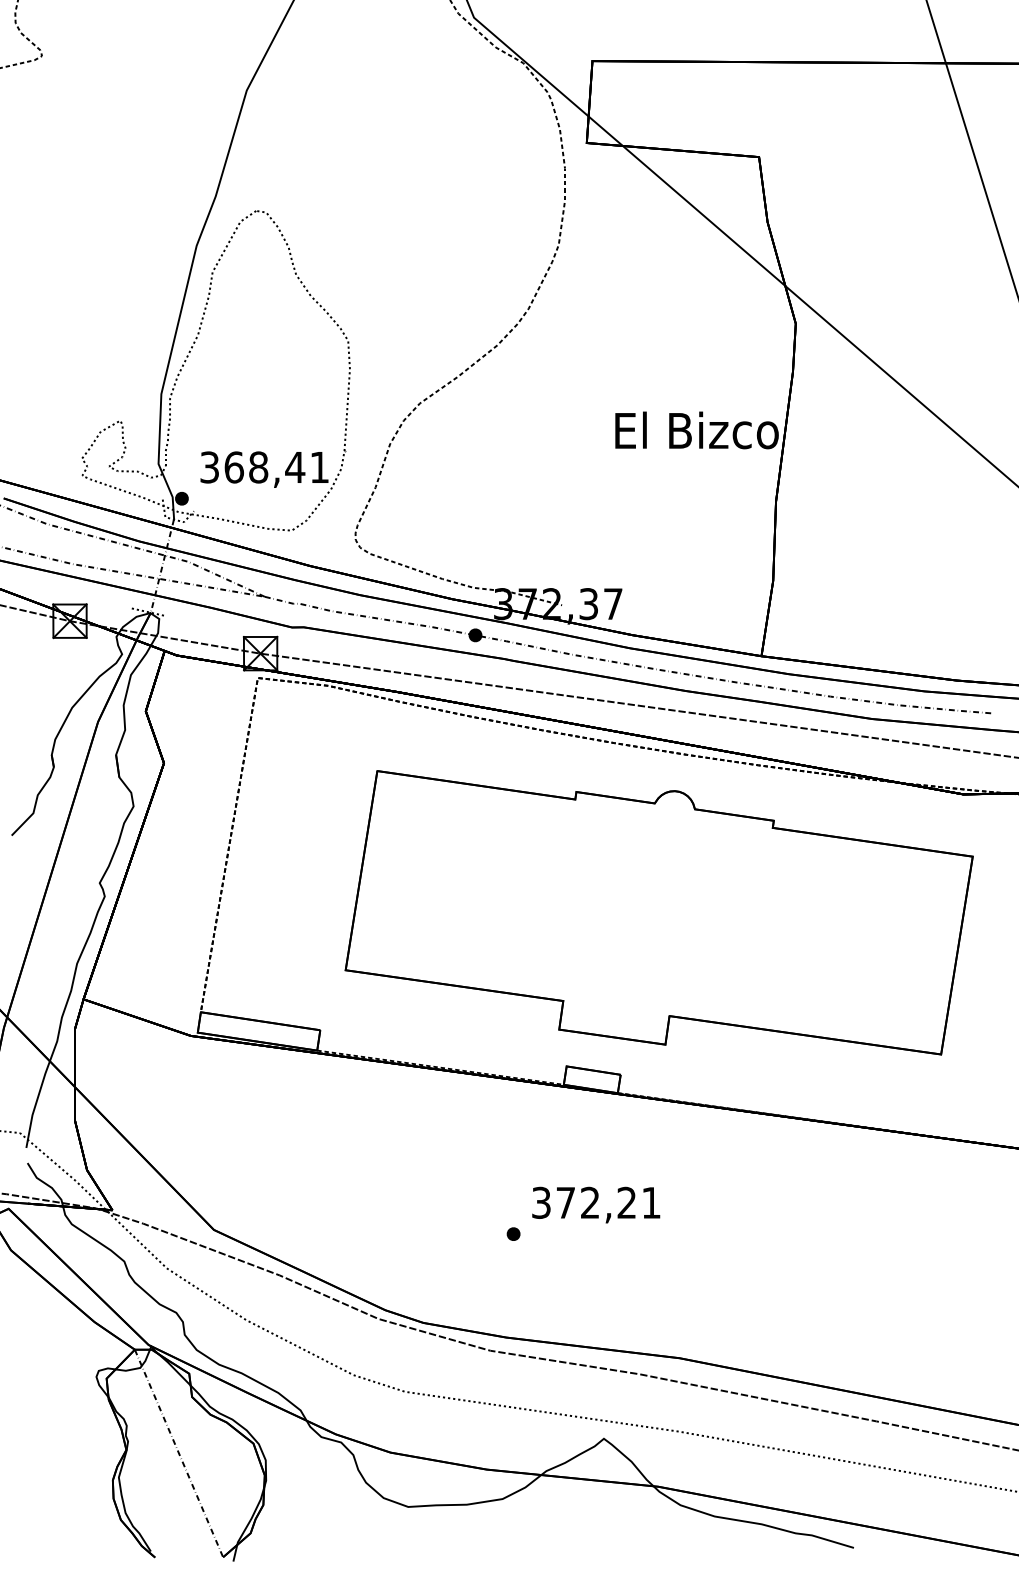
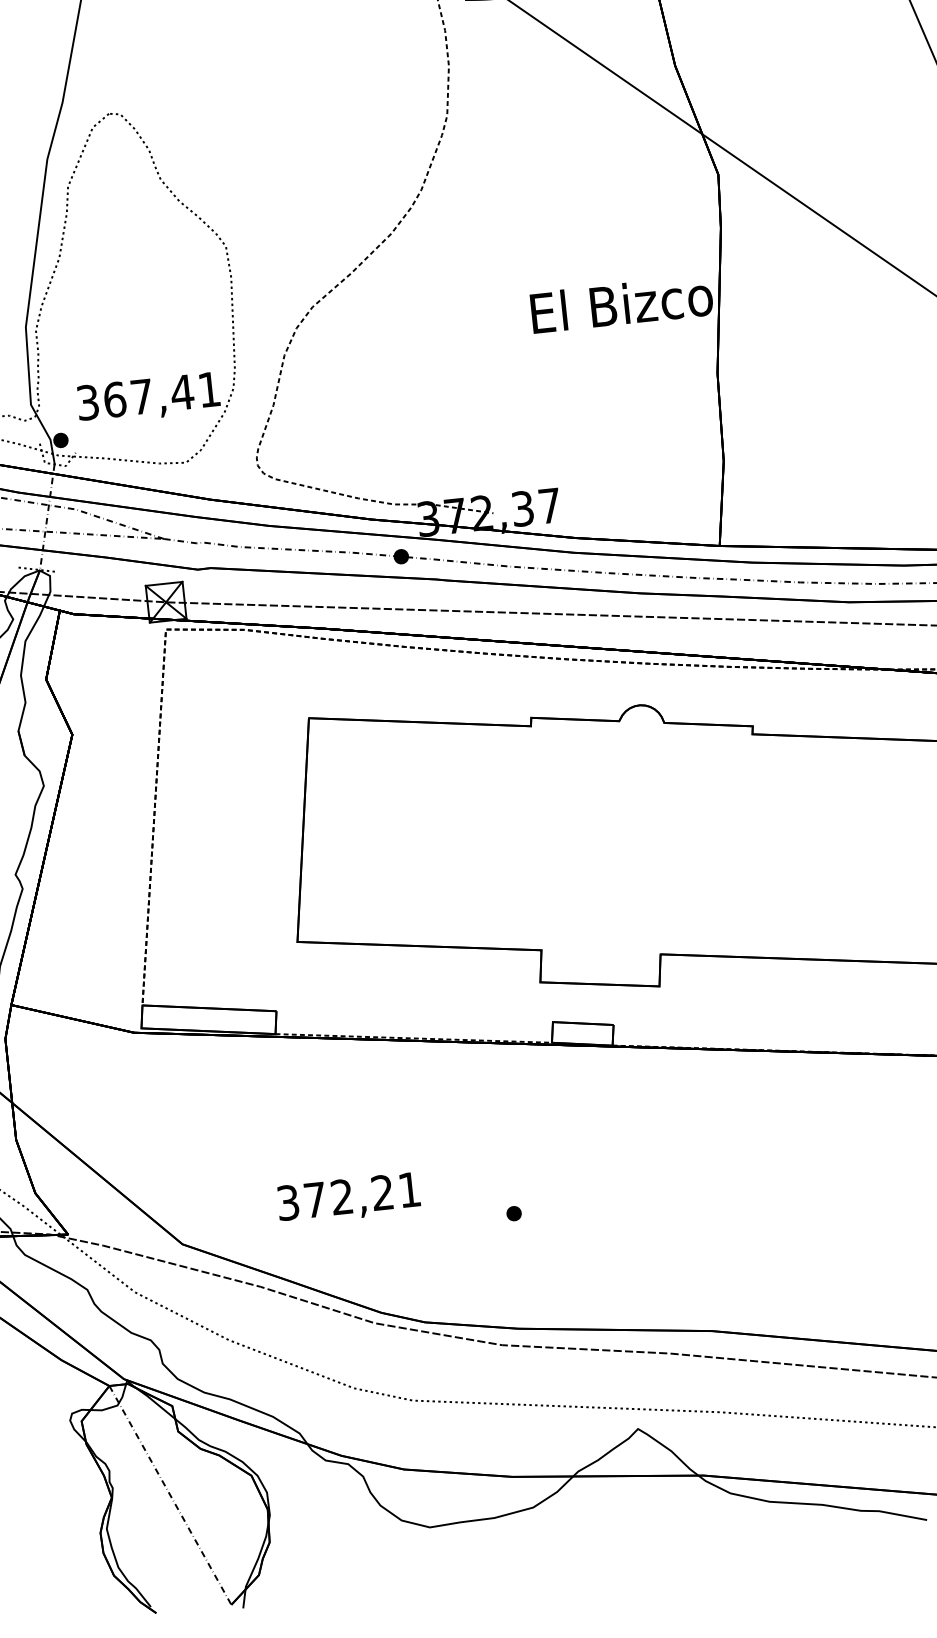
text: (258, 467) -> (141, 396), 368,41 -> 367,41
text: (596, 1204) -> (349, 1198), moved

